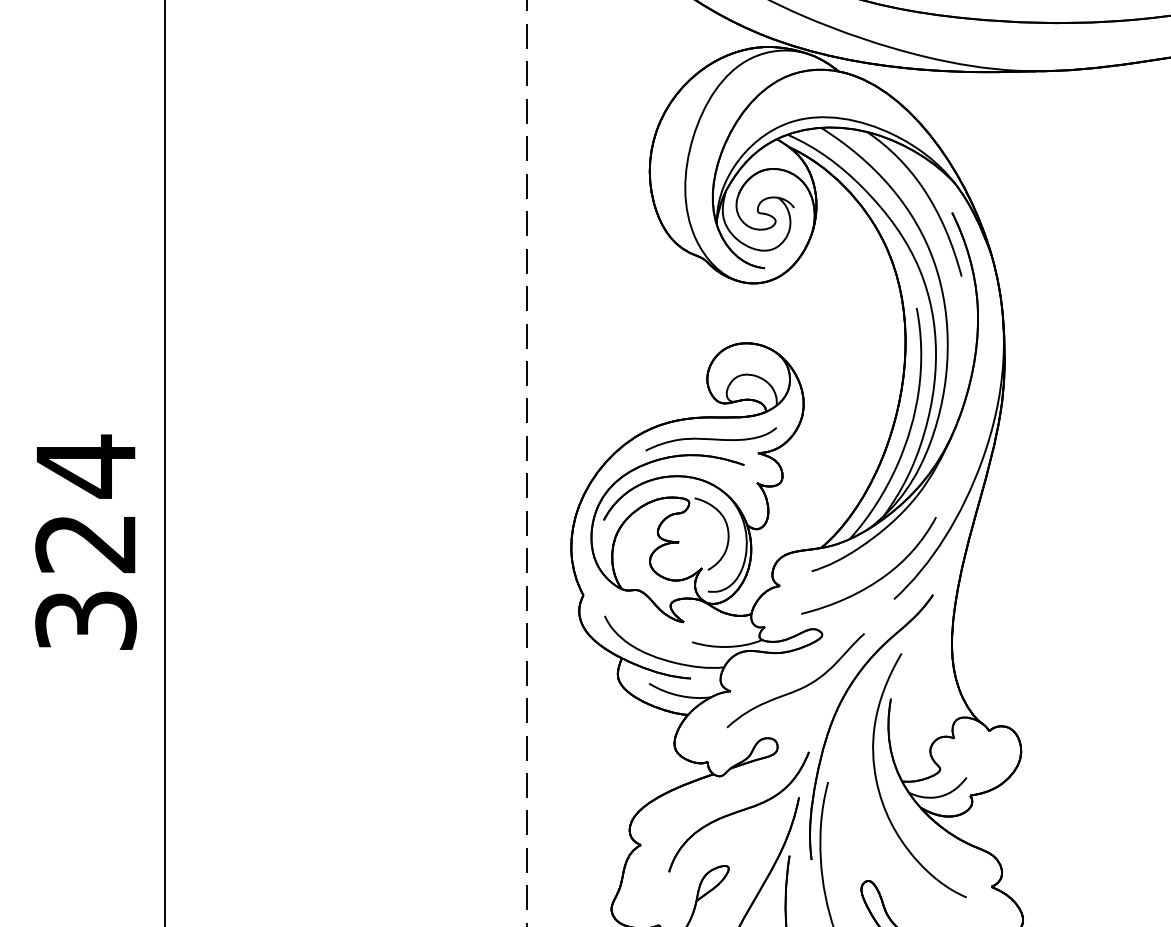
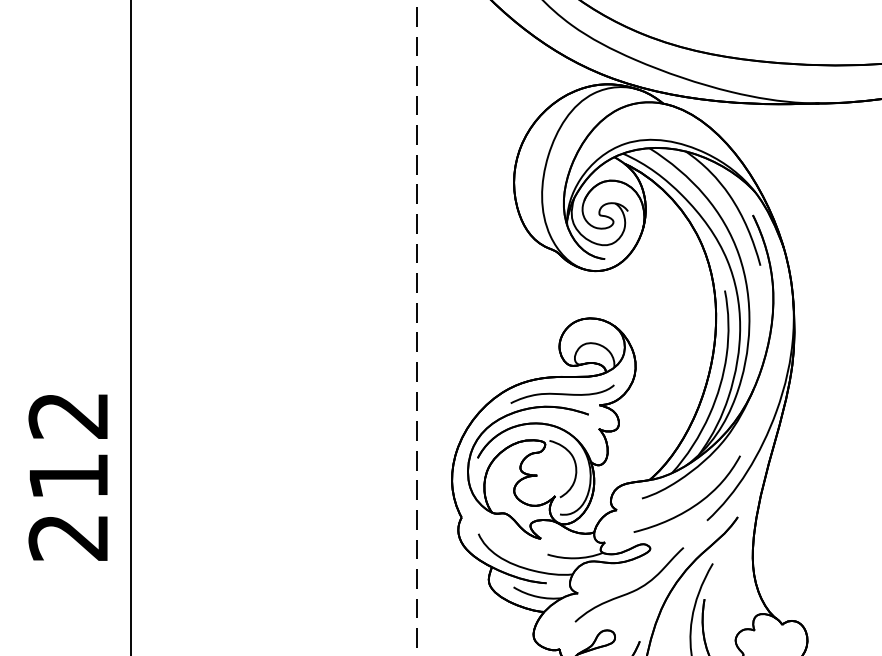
text: (86, 542) -> (69, 475), 324 -> 212

